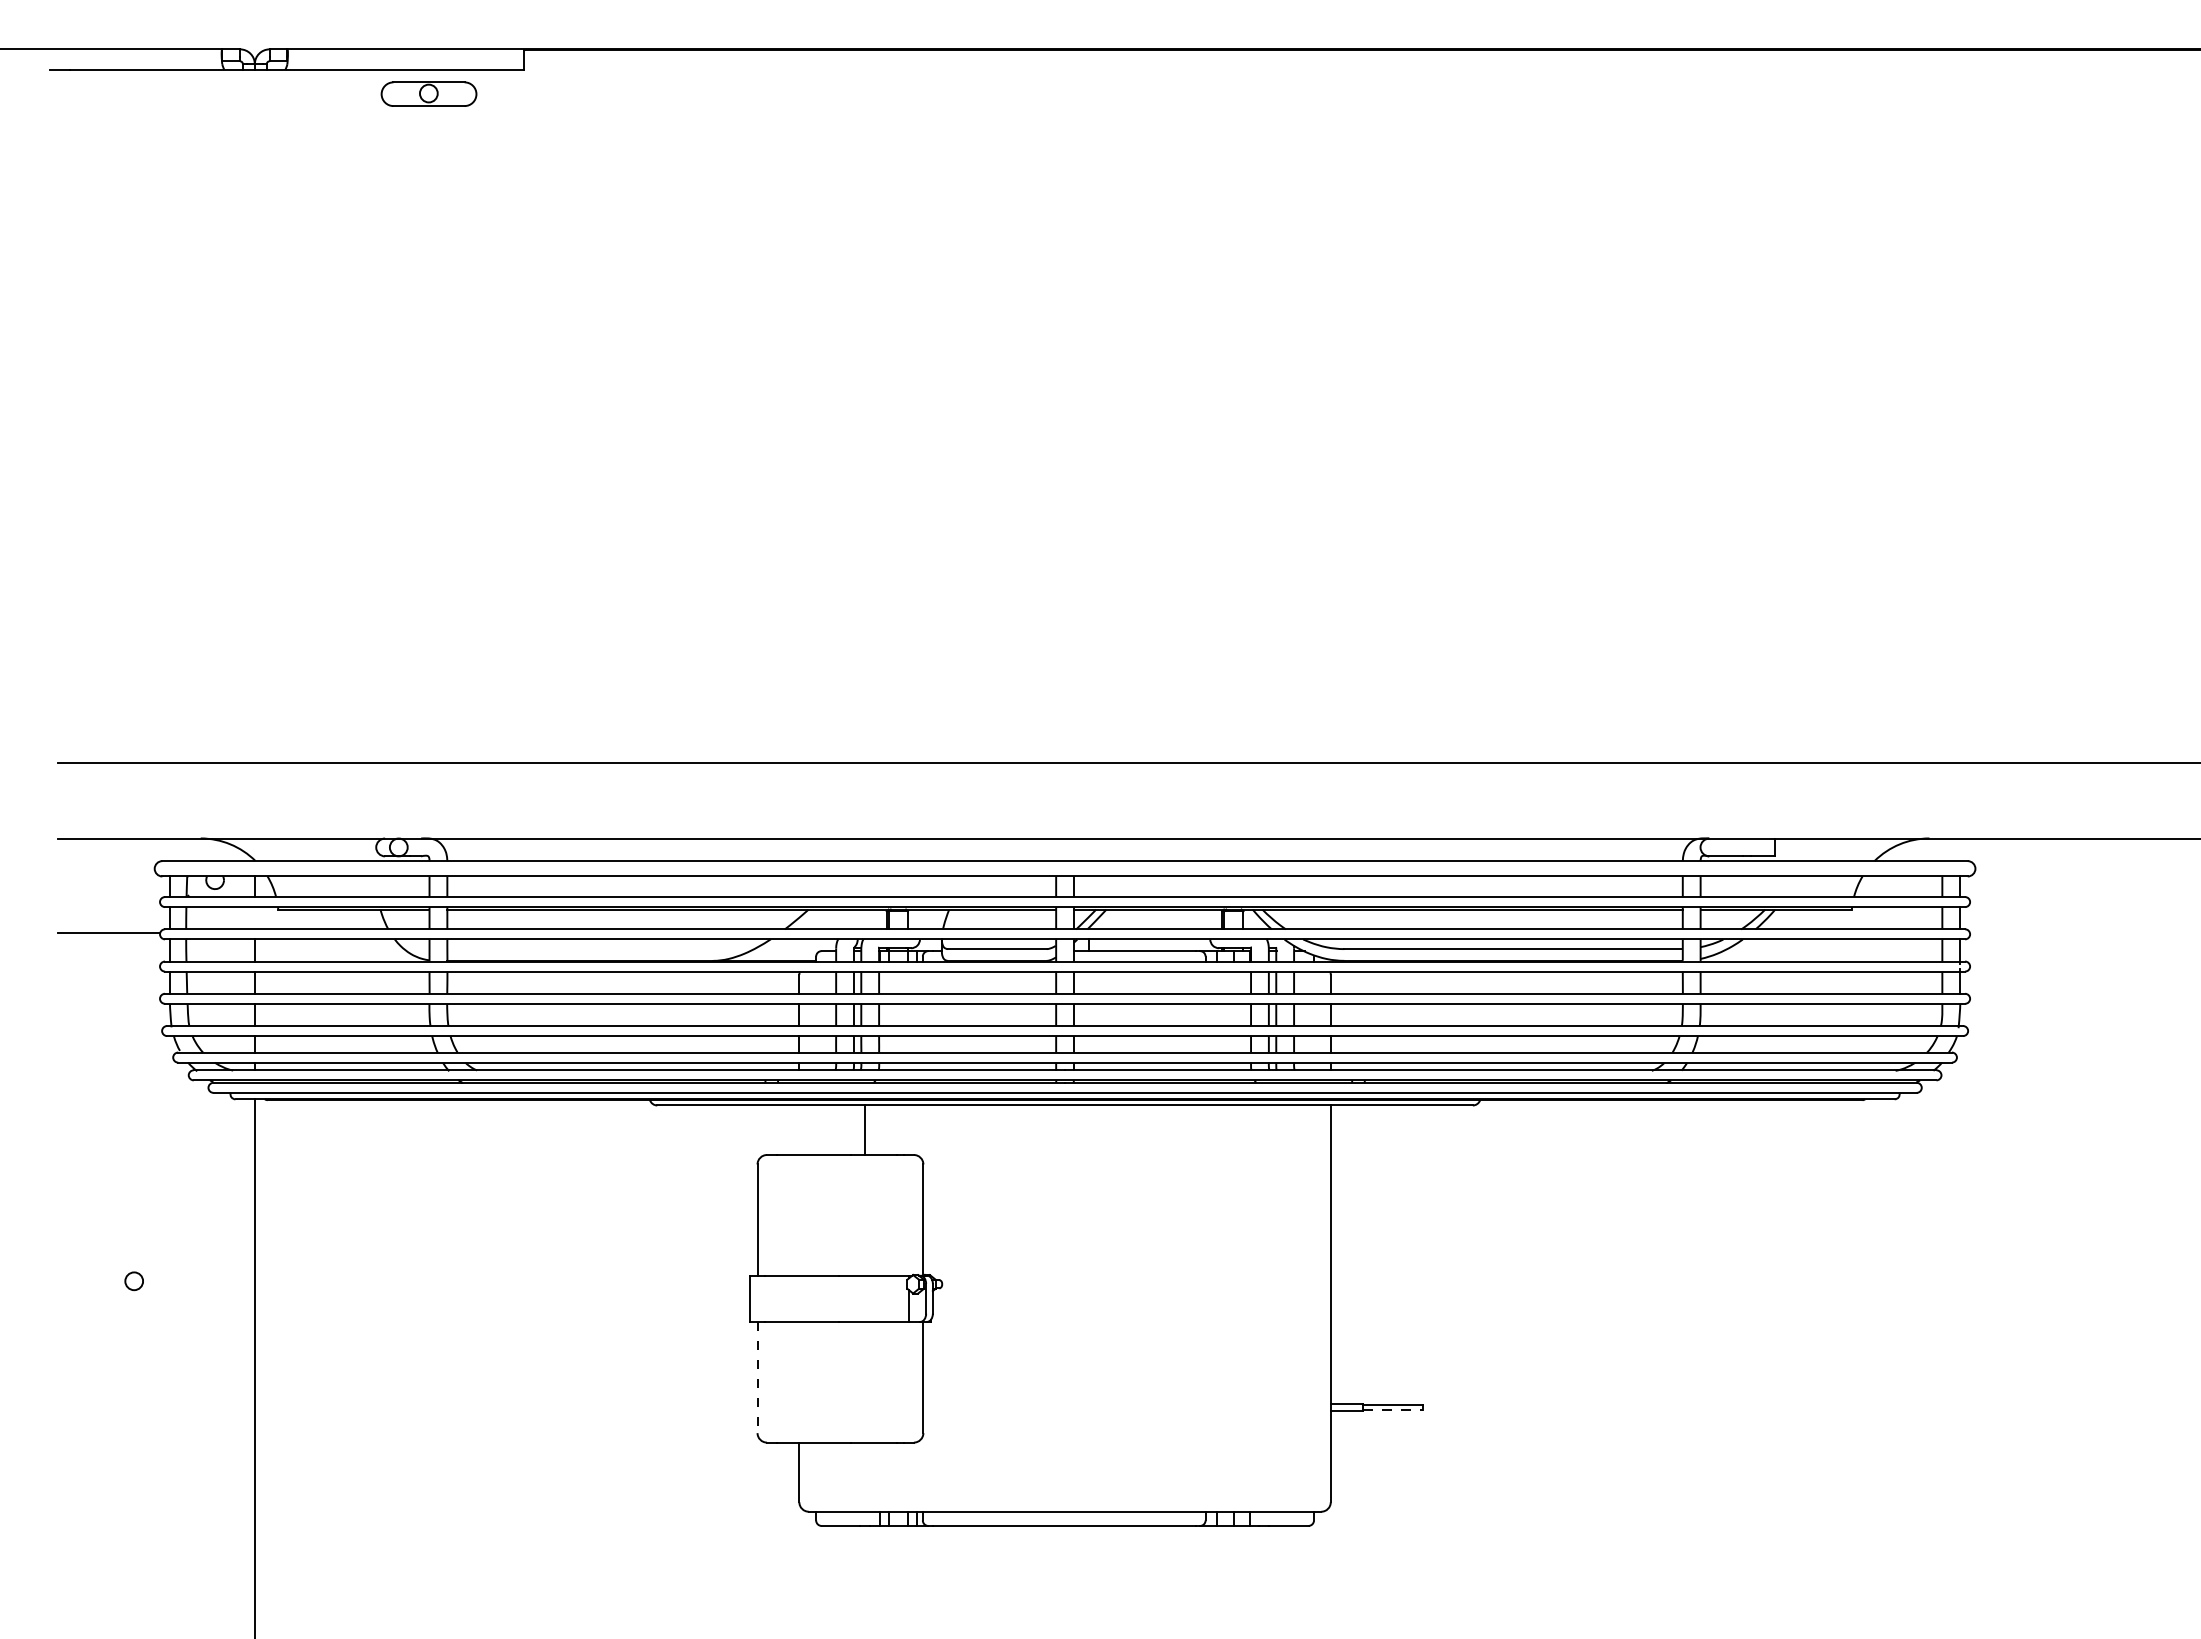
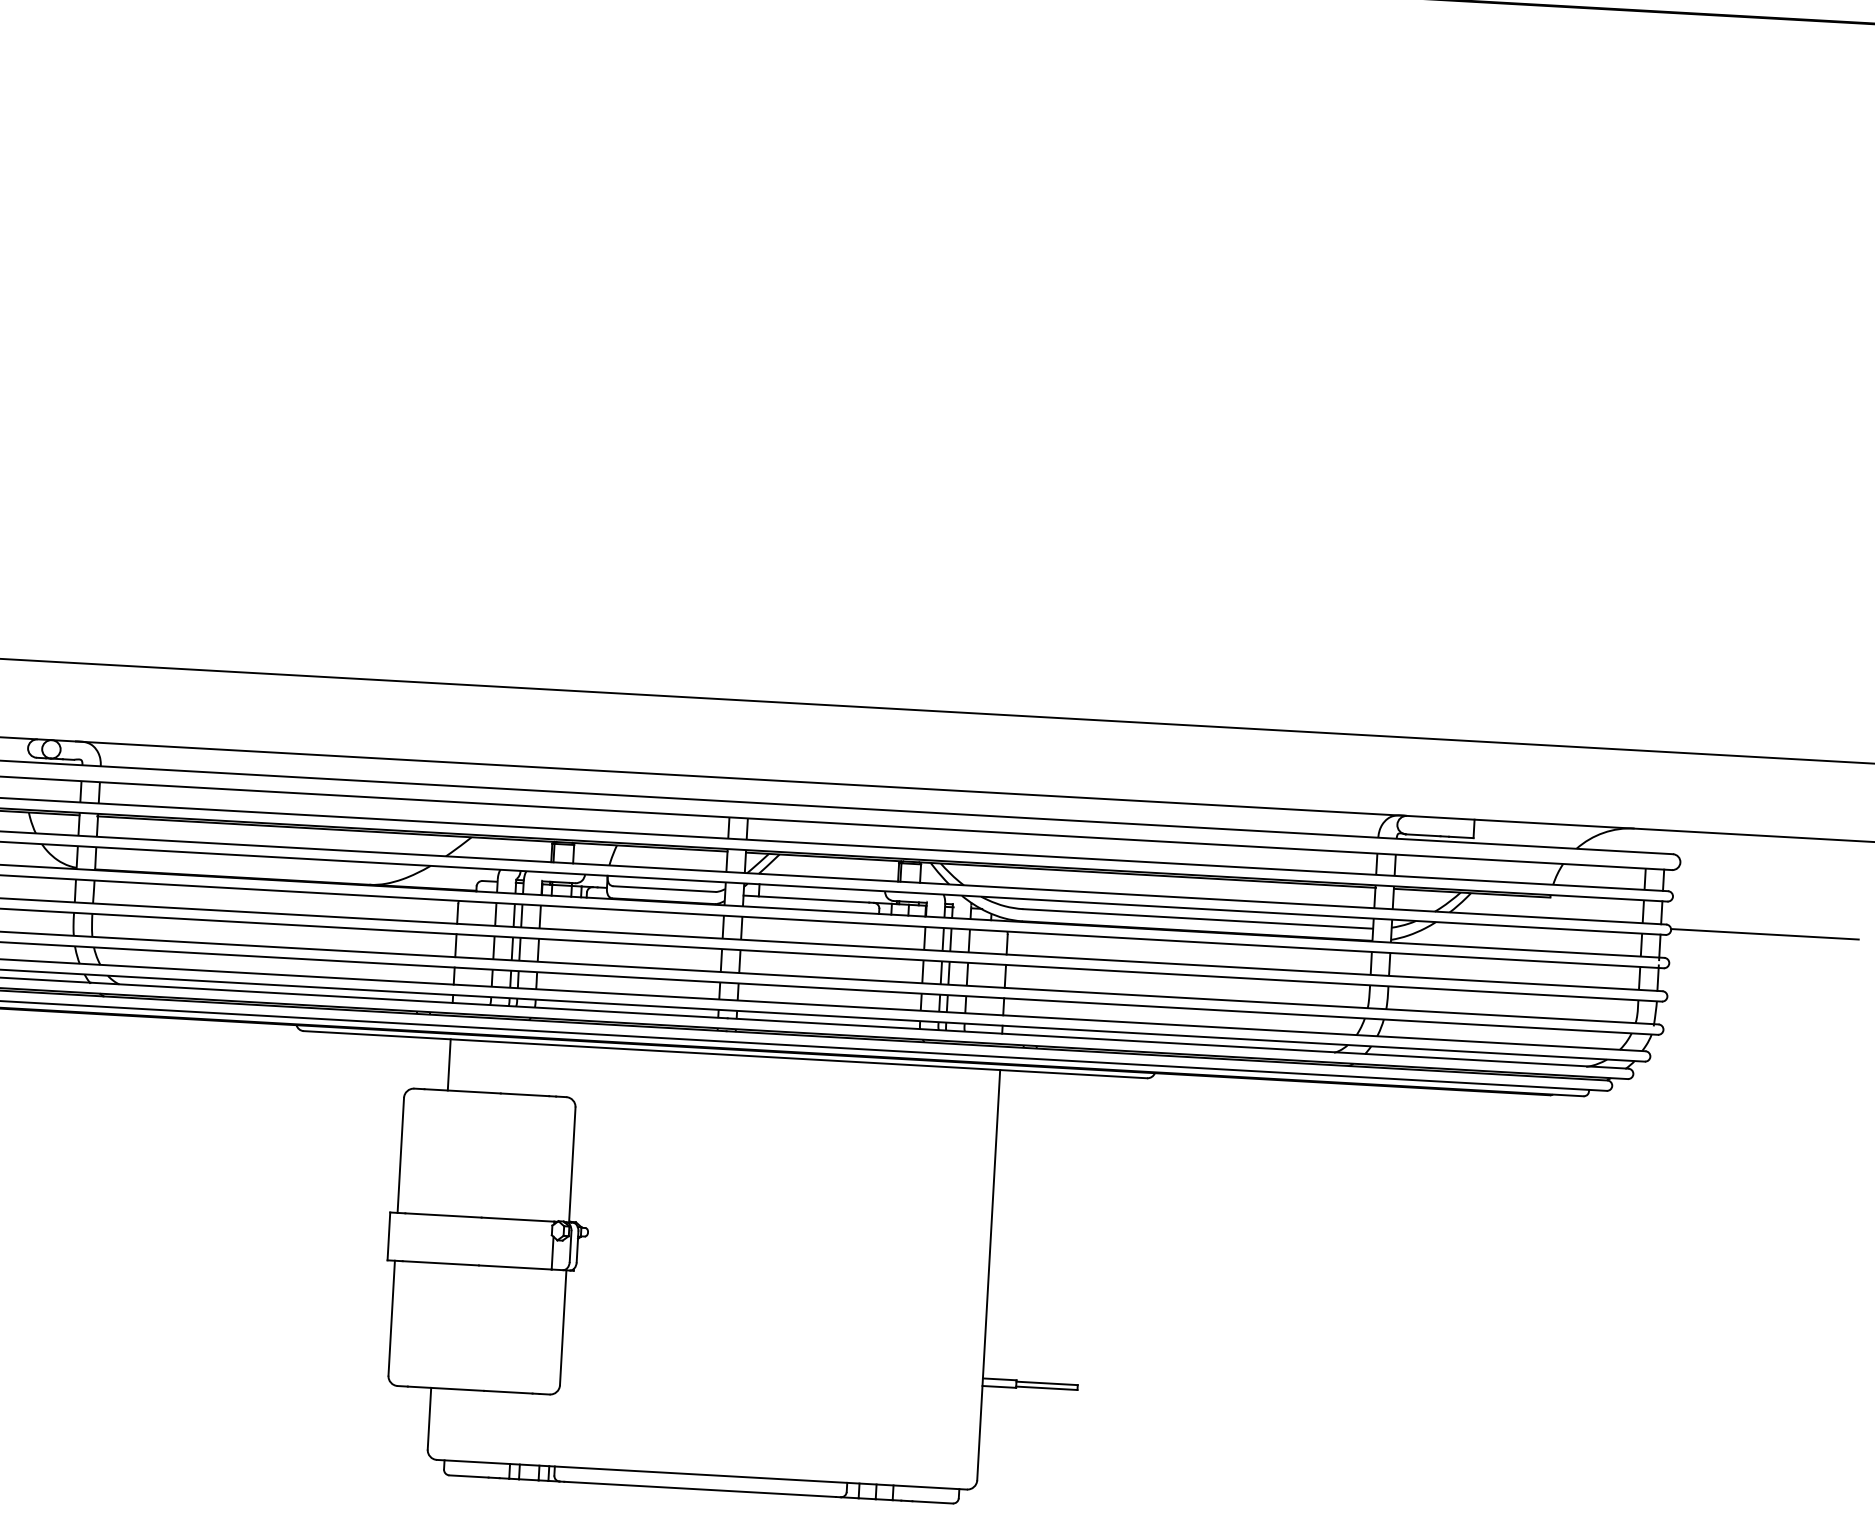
line: (2060, 933) -> (1764, 934), added
line: (865, 1129) -> (449, 1064), moved
line: (757, 1377) -> (391, 1318), dashed -> solid
line: (1392, 1409) -> (1046, 1387), dashed -> solid

